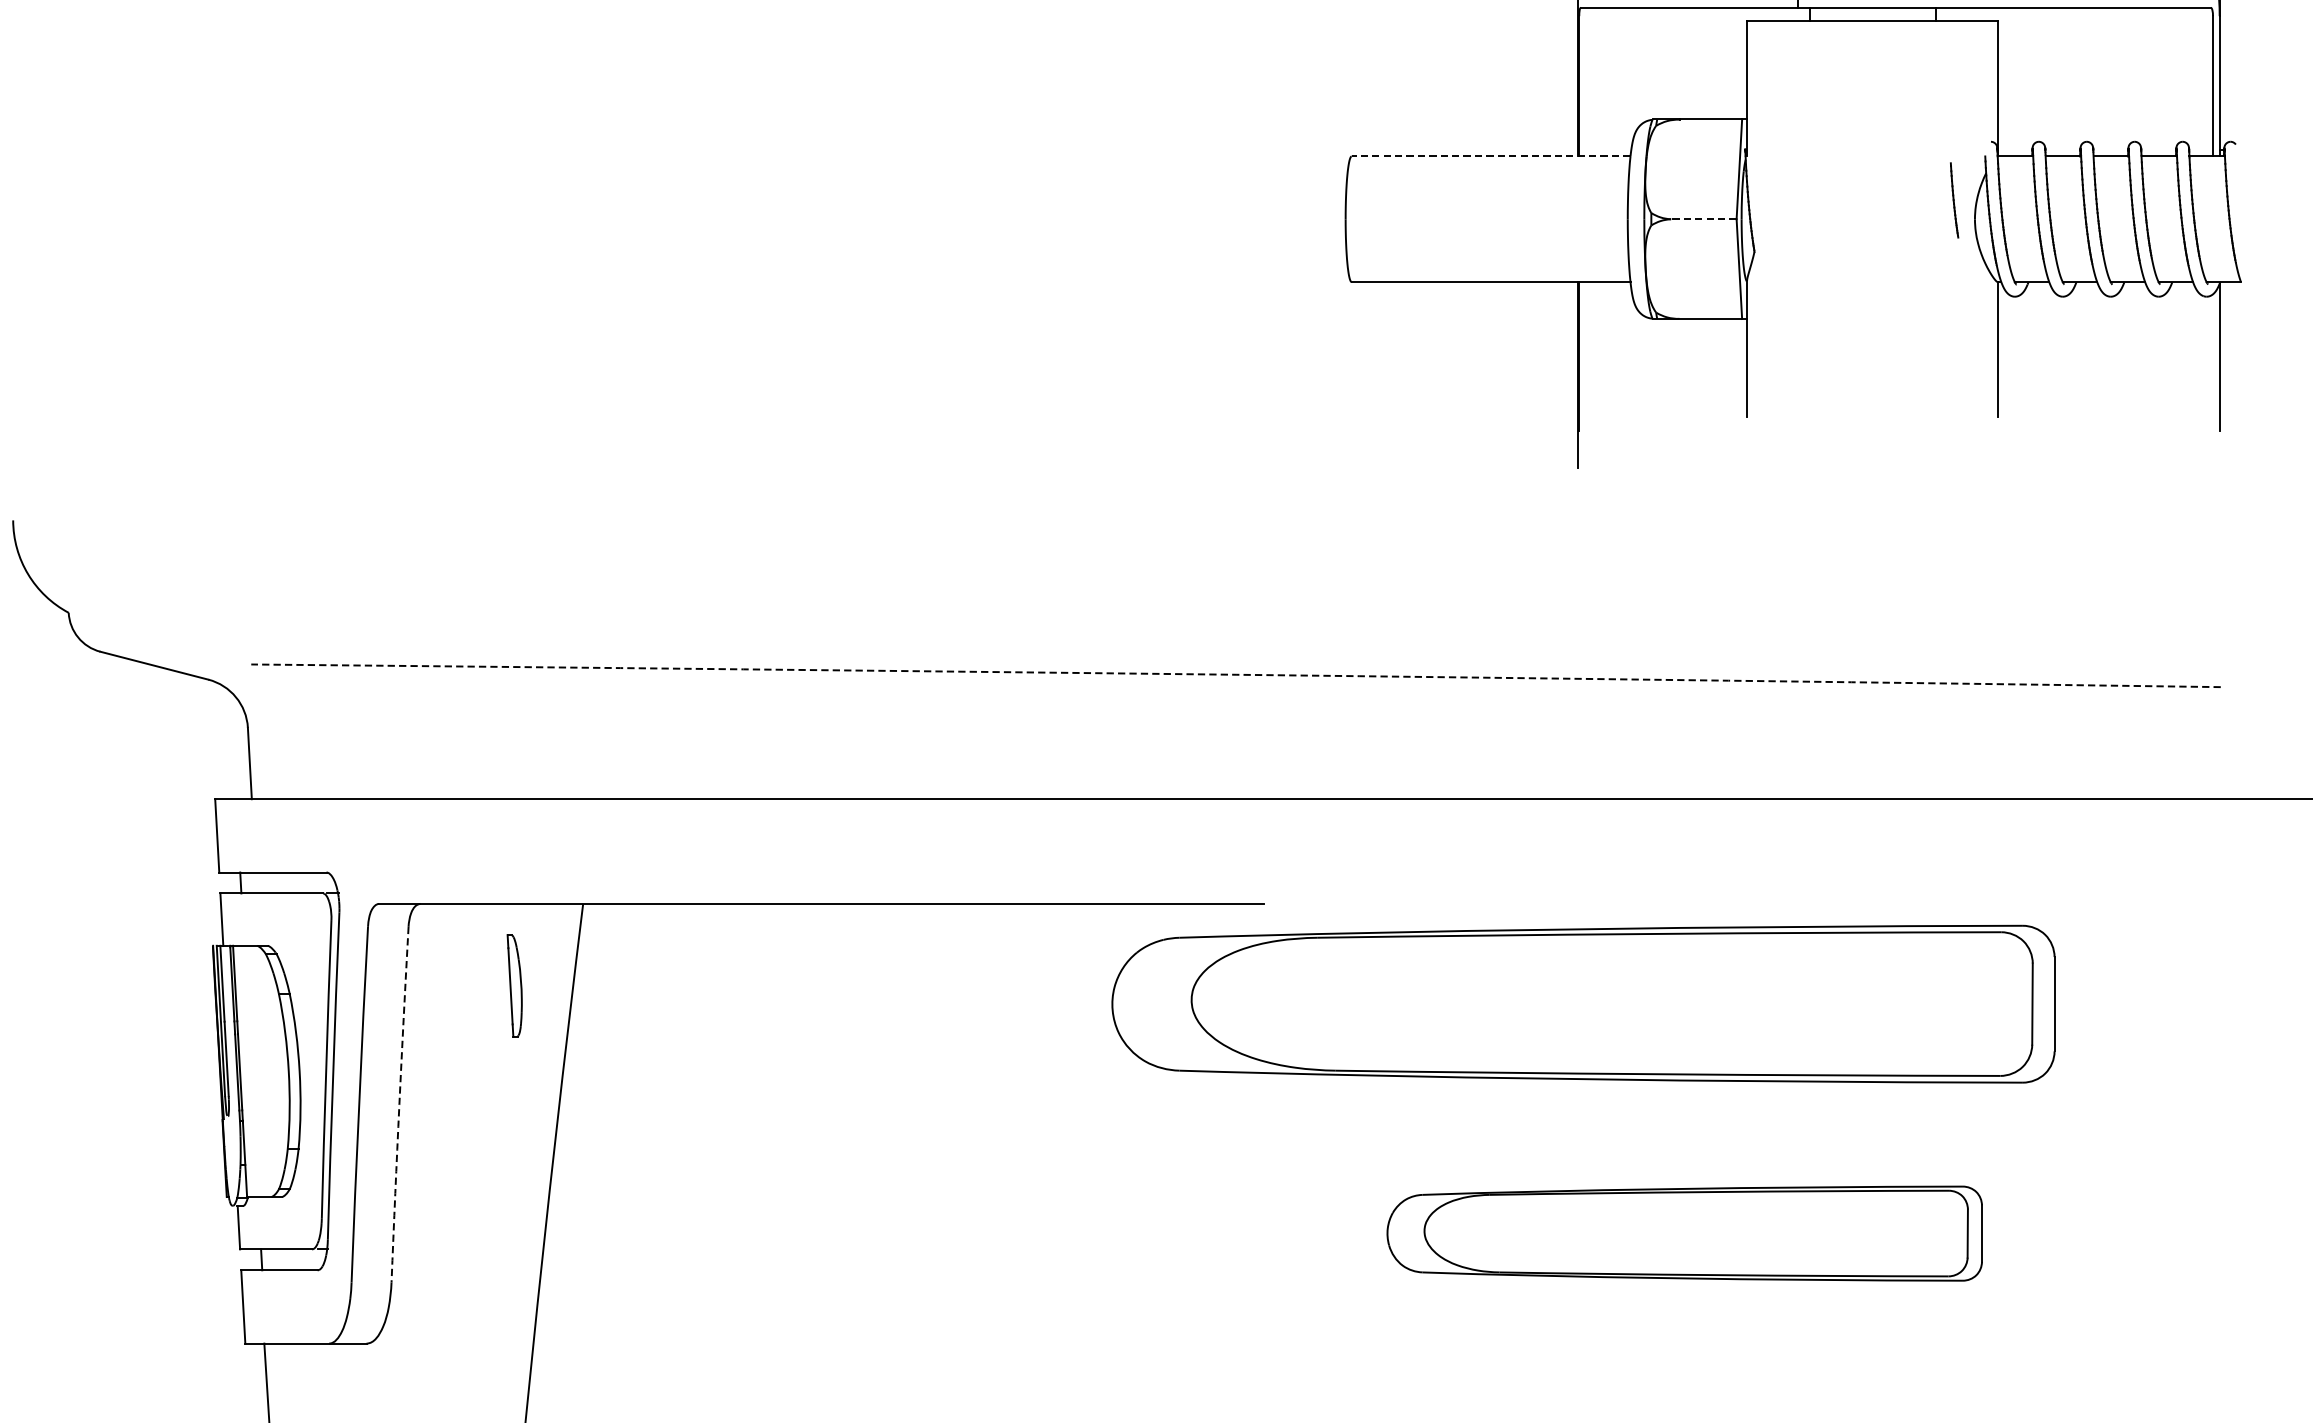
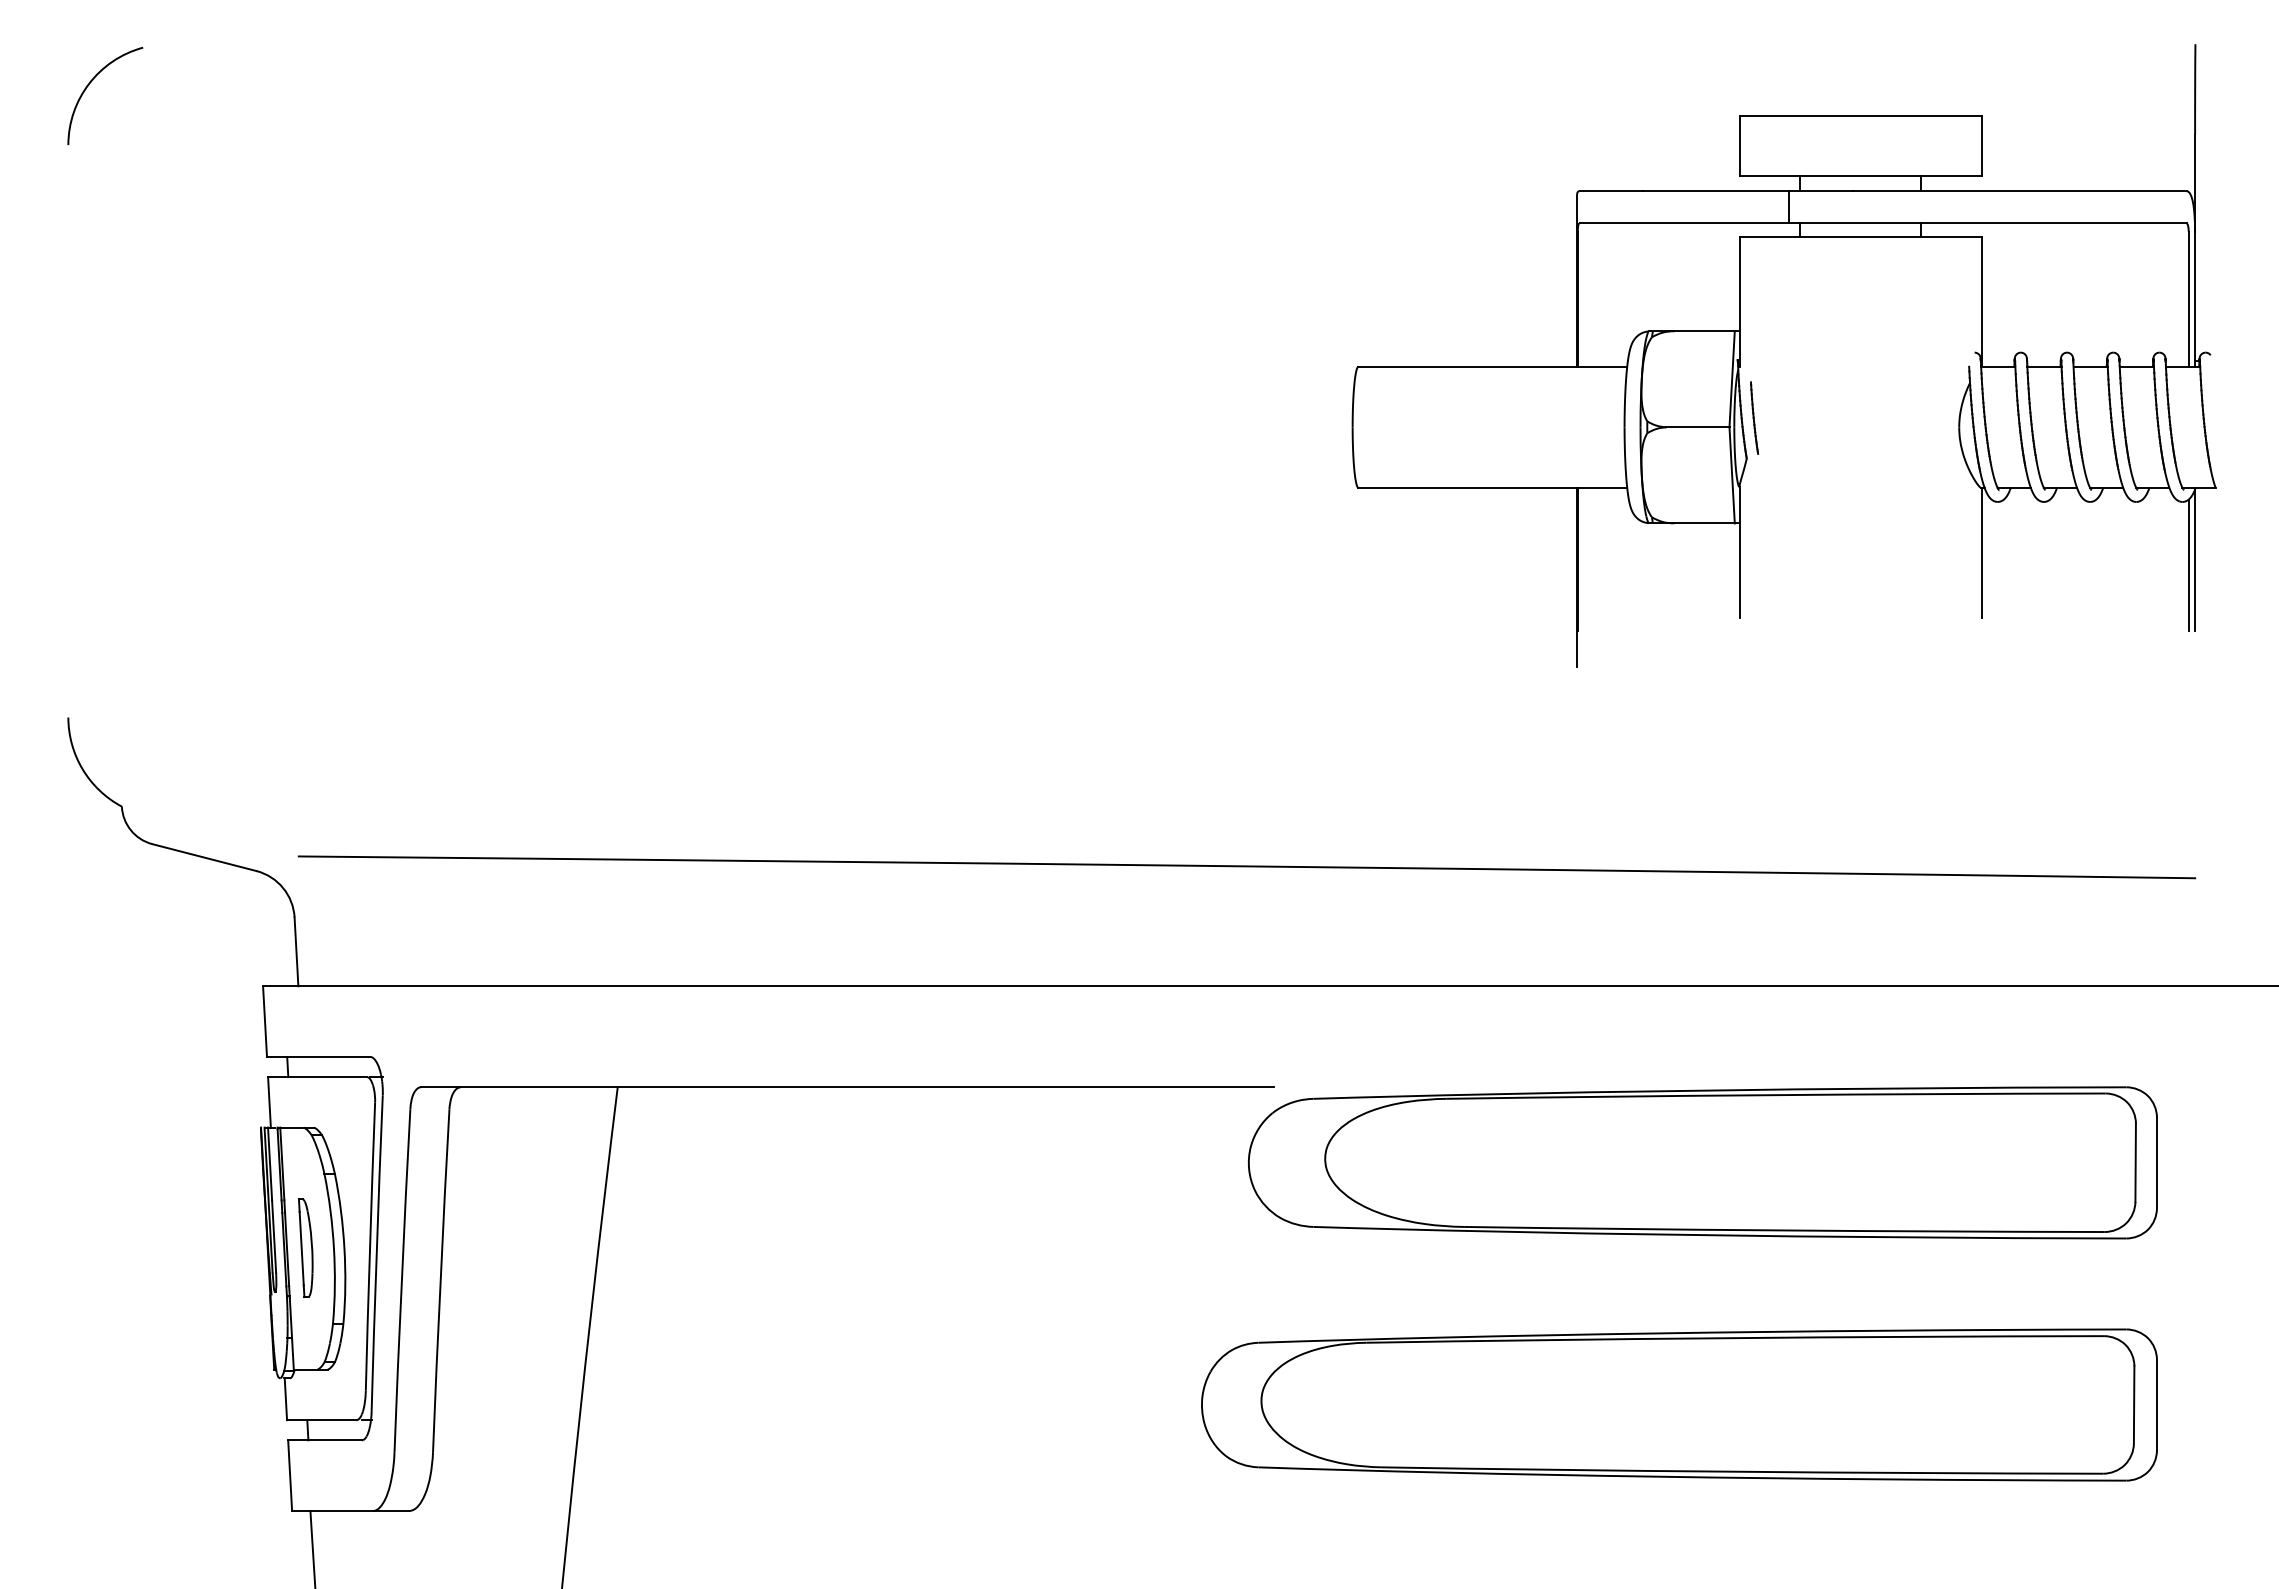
line: (1490, 156) -> (1492, 366), dashed -> solid
line: (1954, 199) -> (1754, 417), moved
line: (1703, 219) -> (1697, 427), dashed -> solid
line: (2212, 362) -> (2188, 565), added
arc: (1236, 674) -> (1247, 866), dashed -> solid
part: (514, 985) -> (305, 1247), moved
part: (1583, 1003) -> (1702, 1162), moved
arc: (399, 1104) -> (440, 1280), dashed -> solid
part: (1684, 1233) -> (1679, 1404), size x1.67

